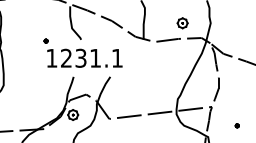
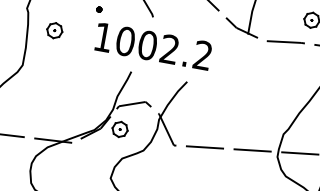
text: (91, 57) -> (163, 47), 1231.1 -> 1002.2
part: (20, 59) -> (55, 30), added

